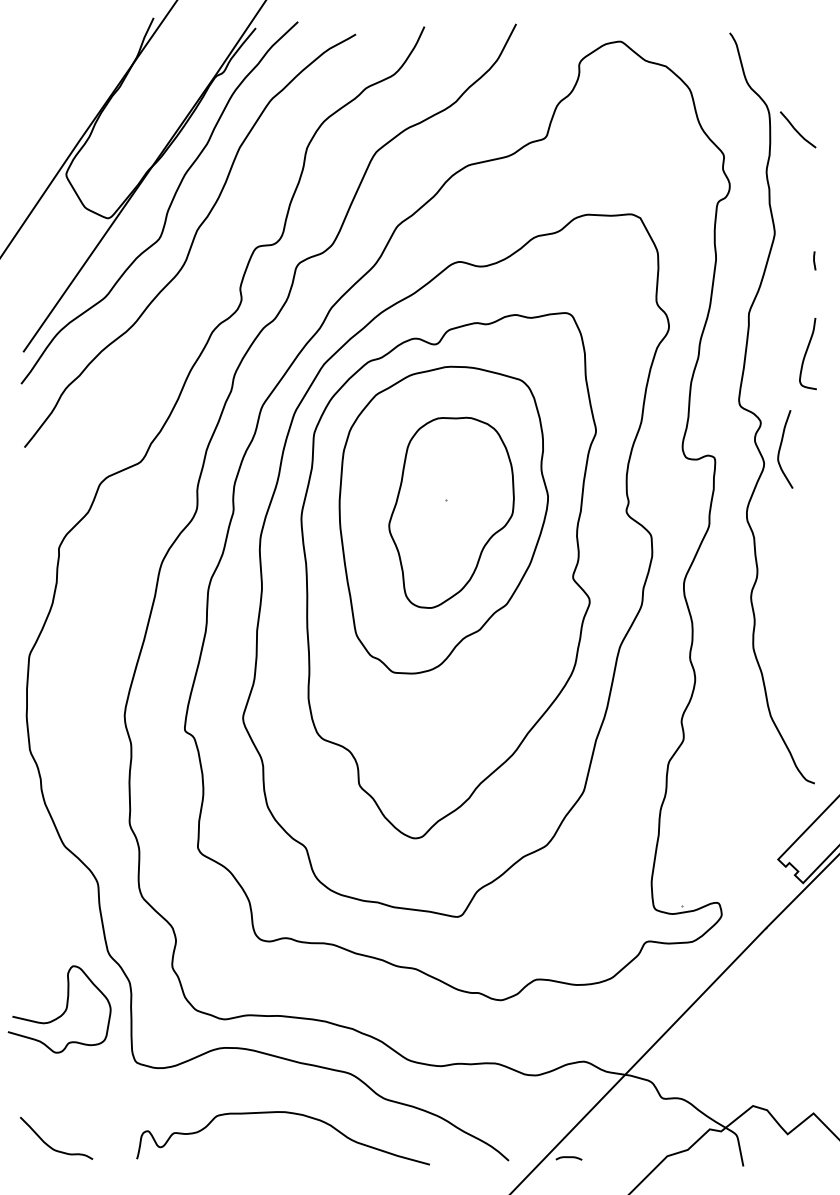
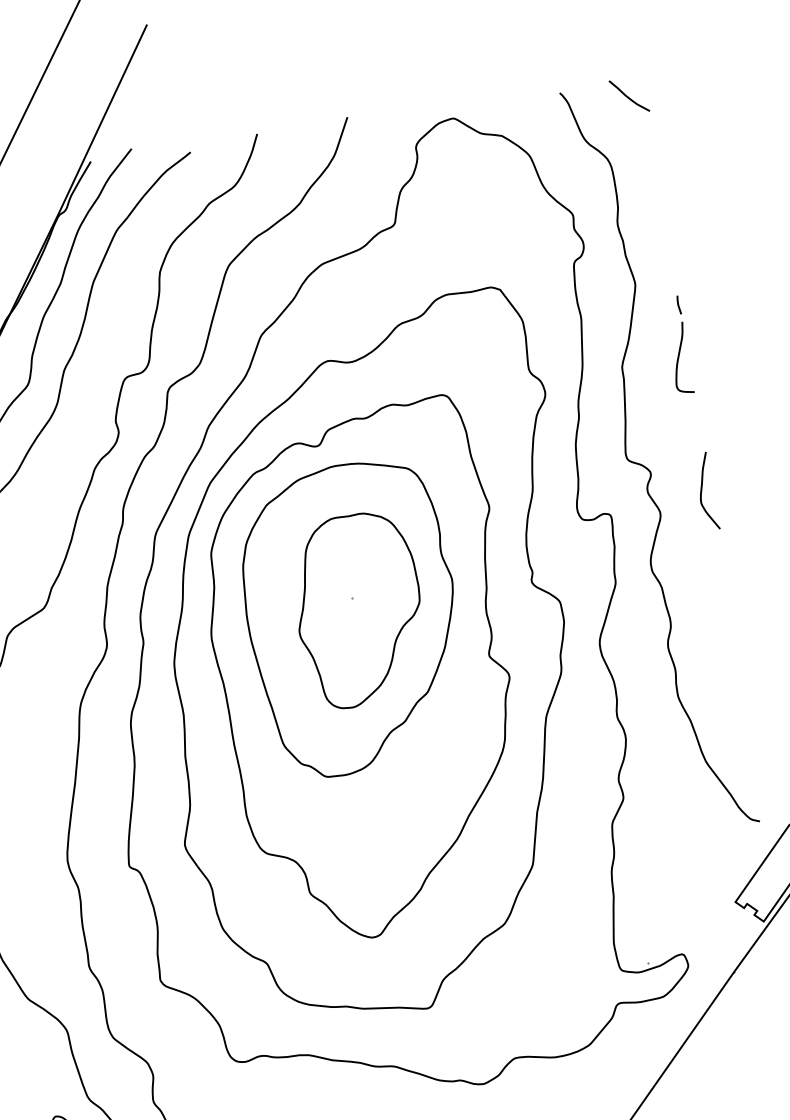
curve: (796, 129) -> (627, 96), moved
curve: (806, 354) -> (679, 359), moved
curve: (781, 447) -> (702, 490), moved

